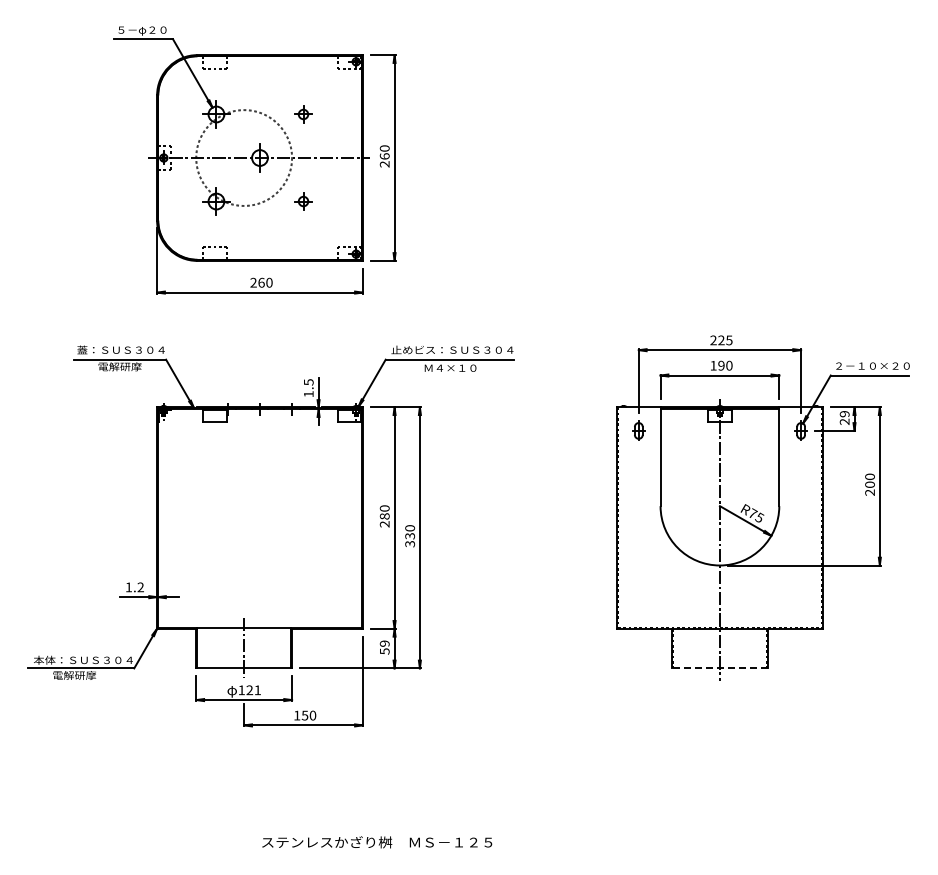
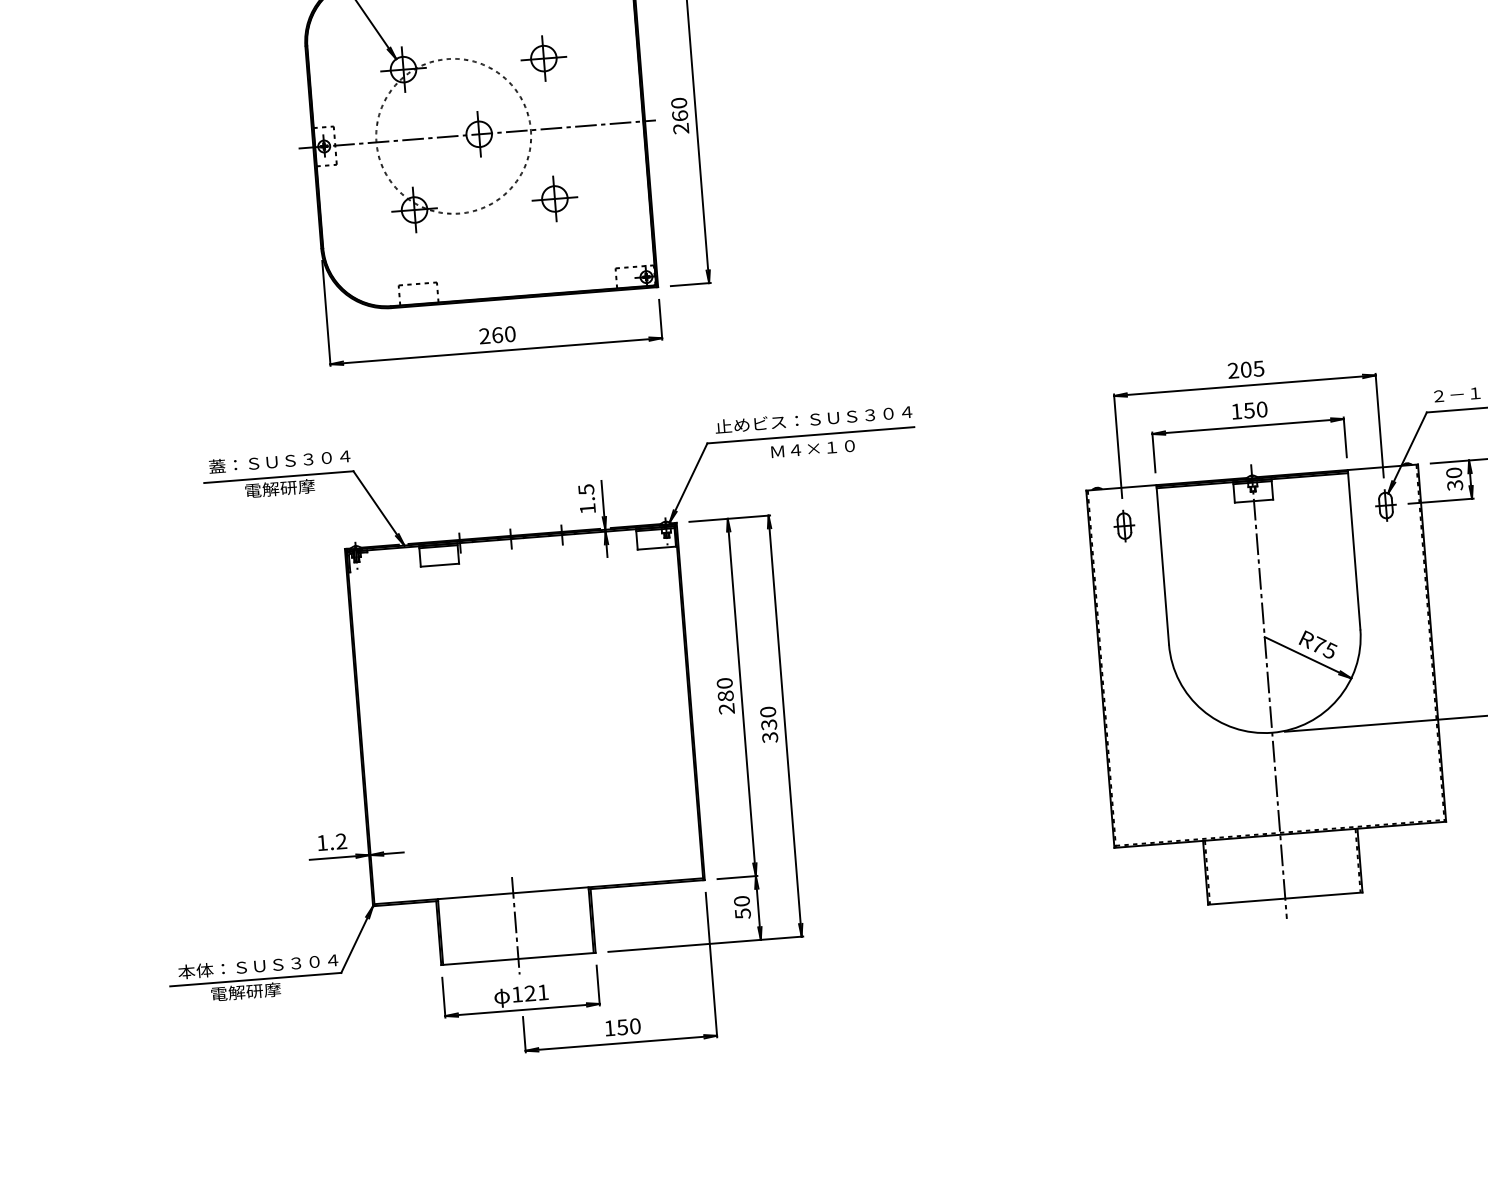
part: (303, 114) -> (543, 58), size x1.67
part: (303, 201) -> (554, 198), size x1.67
text: (721, 340) -> (1246, 369), 225 -> 205
text: (721, 365) -> (1249, 410), 190 -> 150
text: (844, 418) -> (1454, 480), 29 -> 30
text: (384, 643) -> (741, 901), 59 -> 50
line: (719, 668) -> (1284, 898), dashed -> solid

